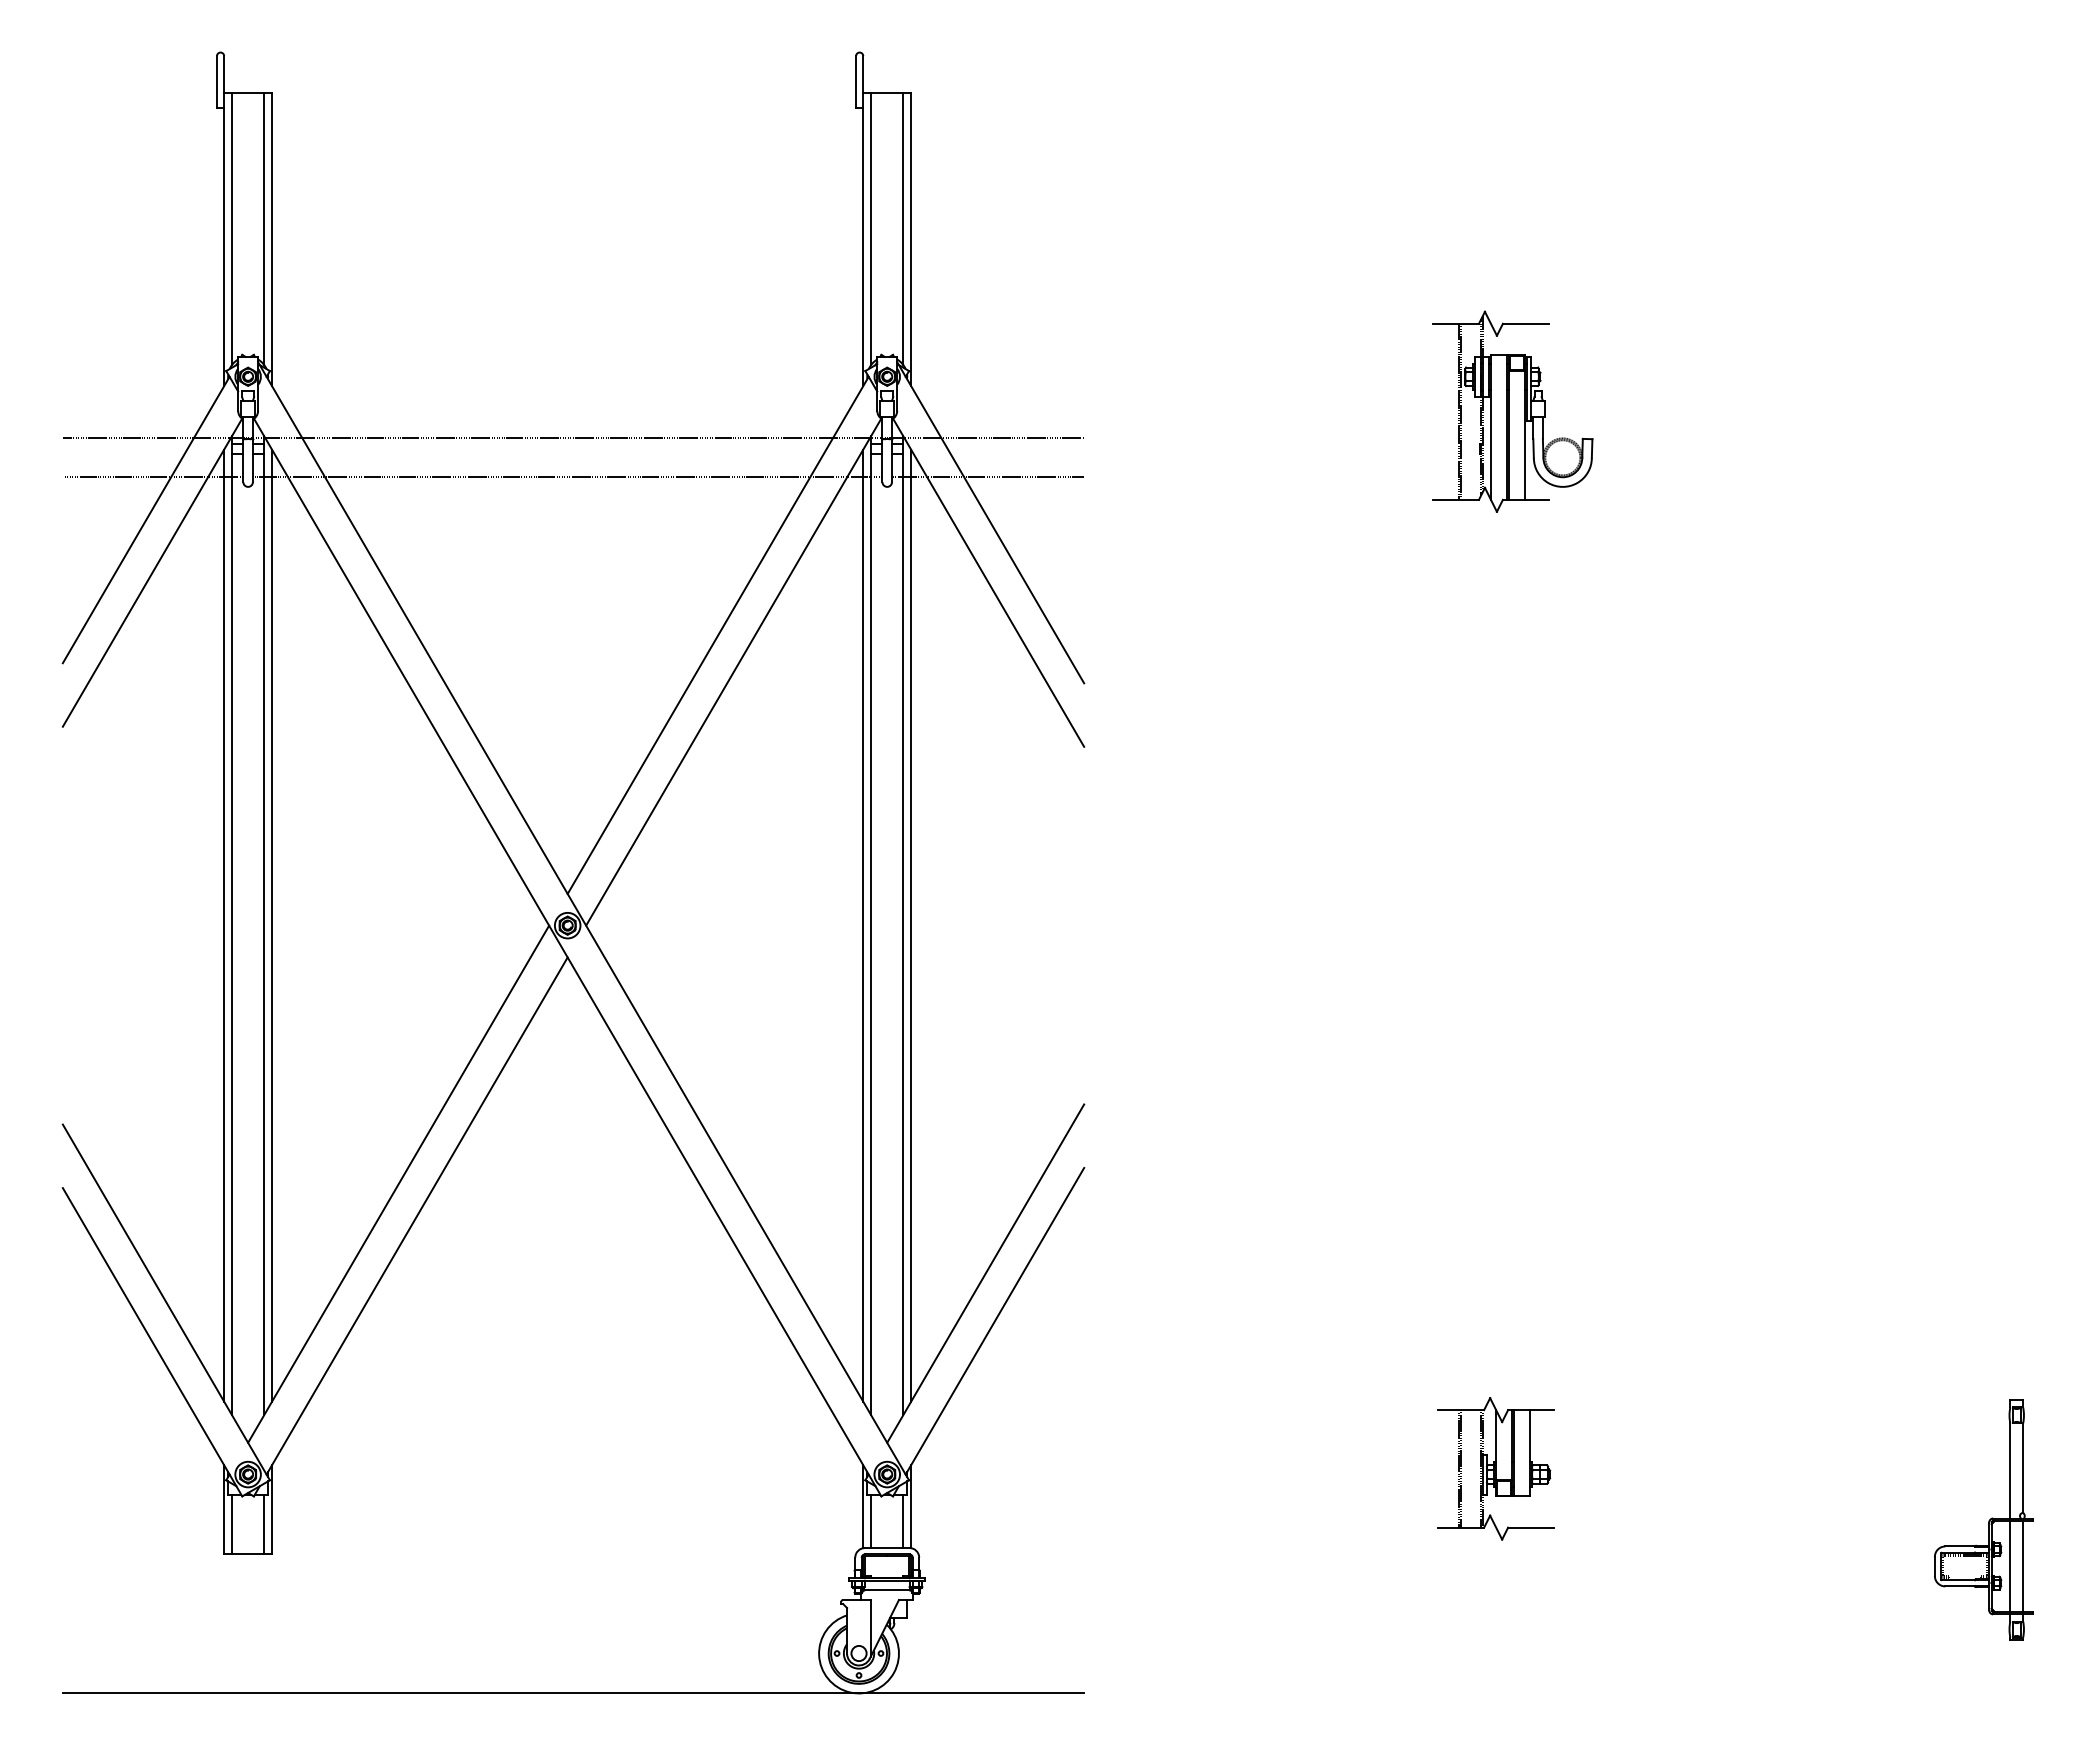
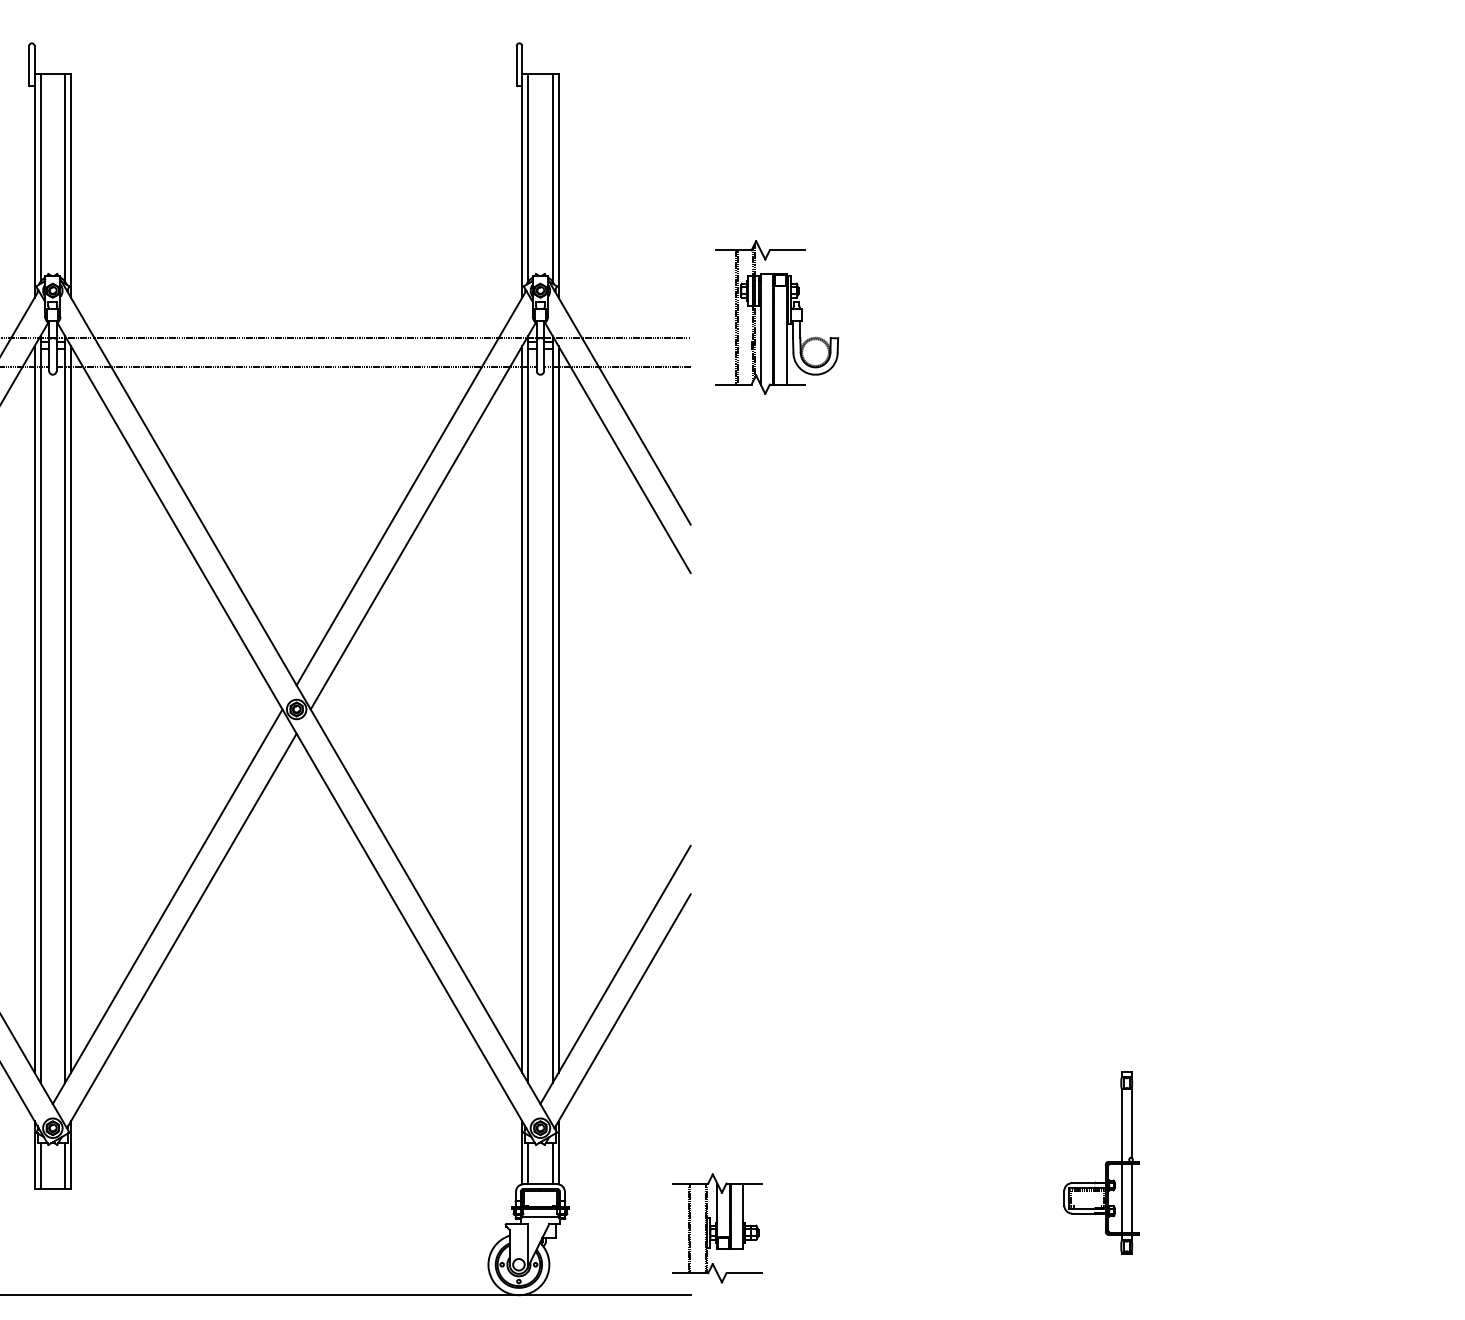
part: (1512, 411) -> (777, 317), moved
part: (1495, 1468) -> (716, 1228), moved
part: (1983, 1519) -> (1101, 1162), moved

